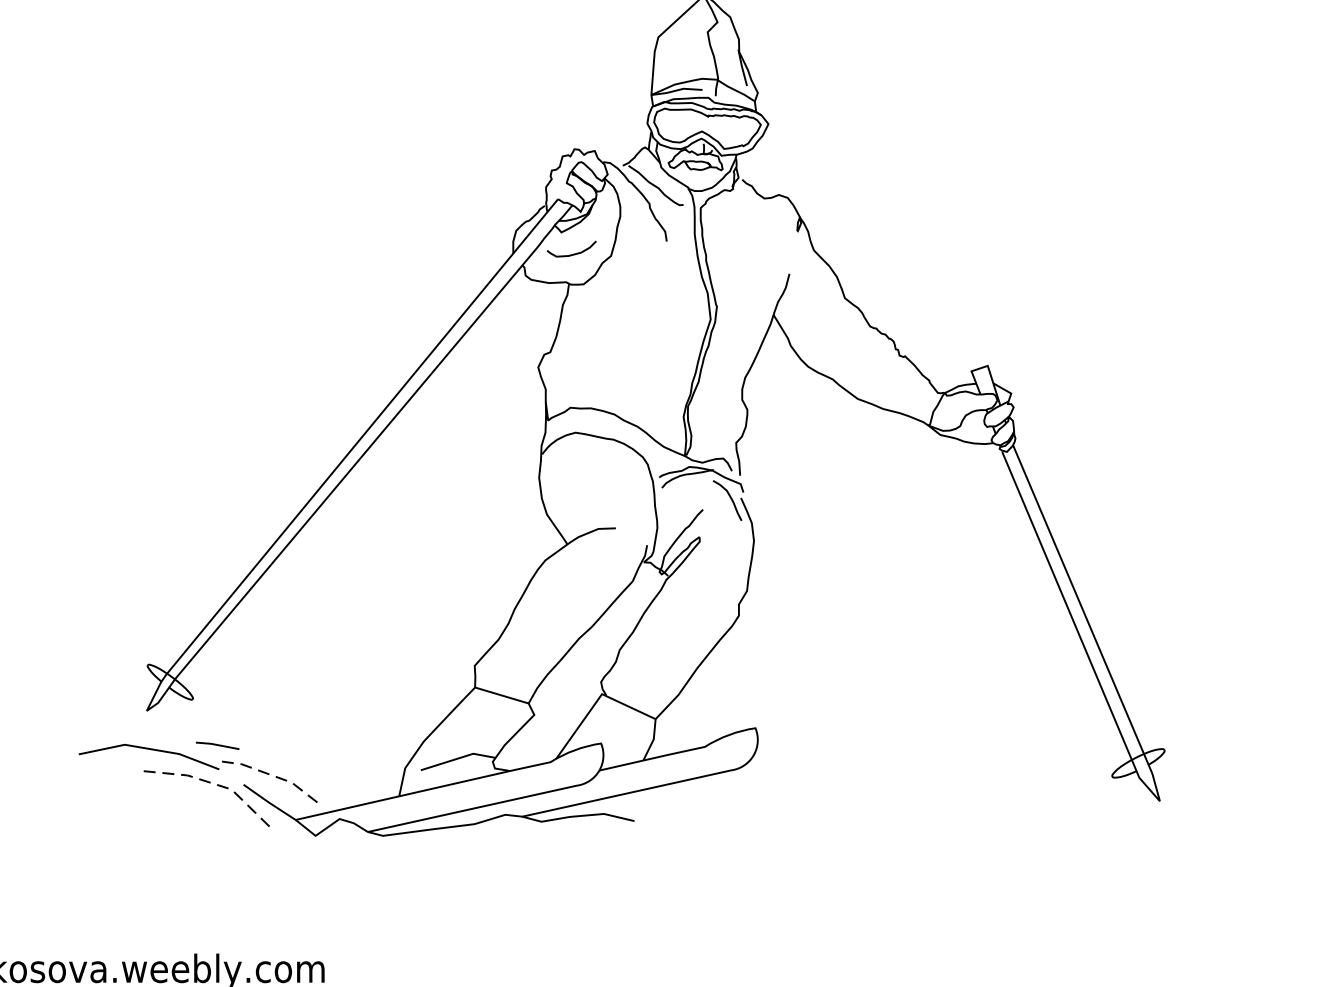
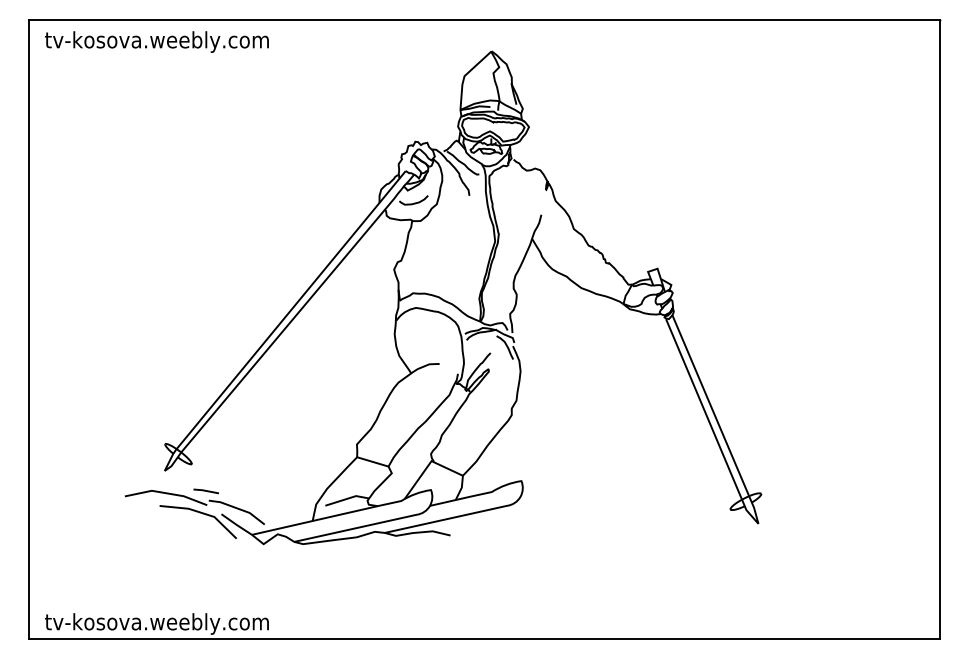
line: (270, 774) -> (237, 508), dashed -> solid
line: (211, 783) -> (202, 513), dashed -> solid

